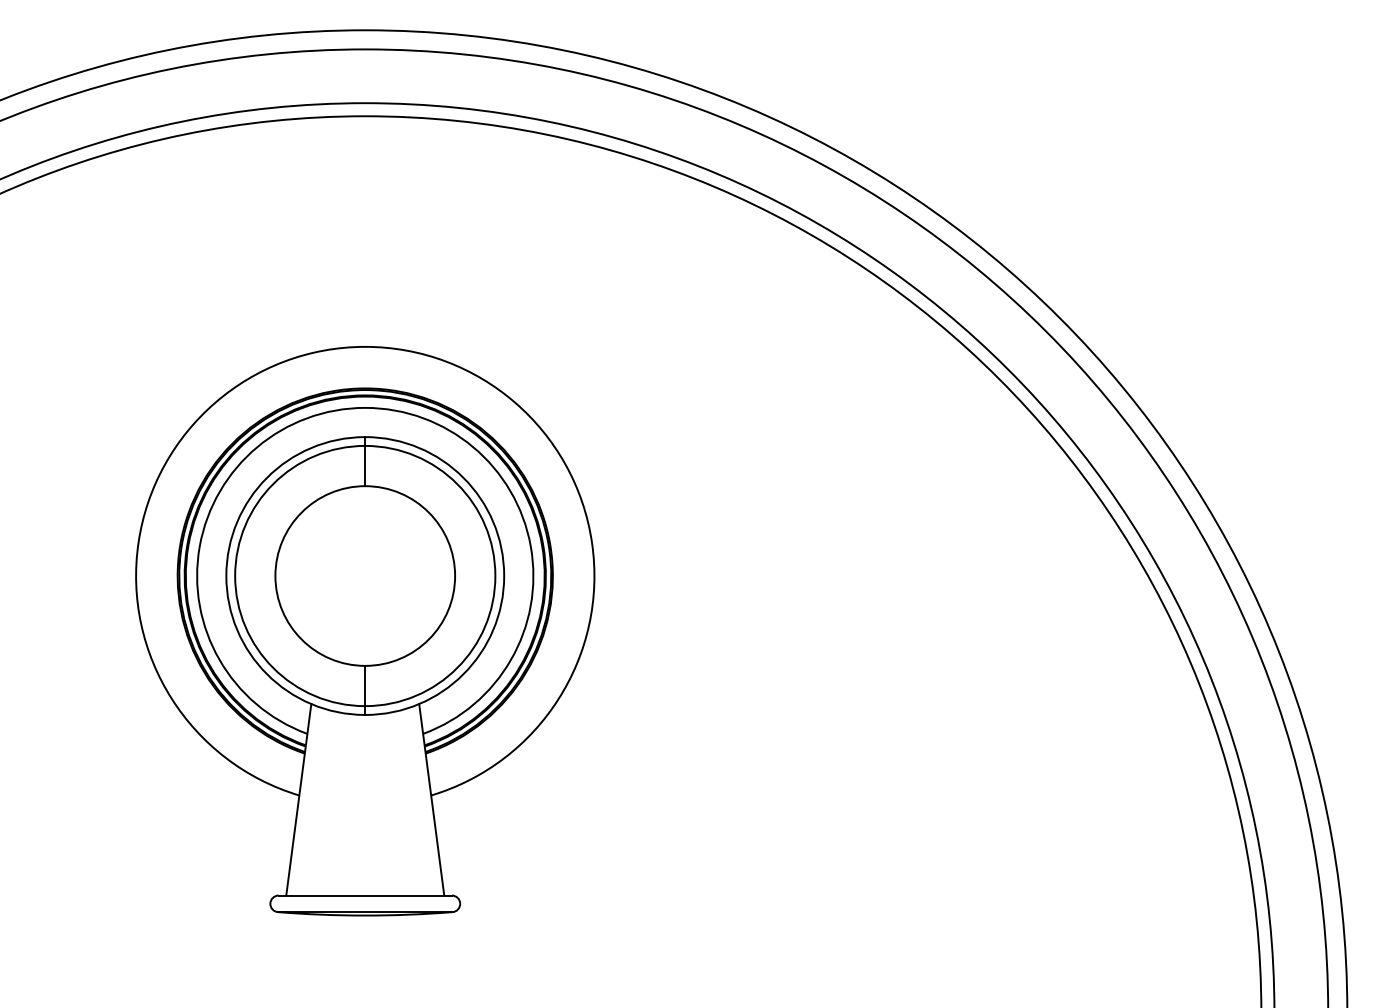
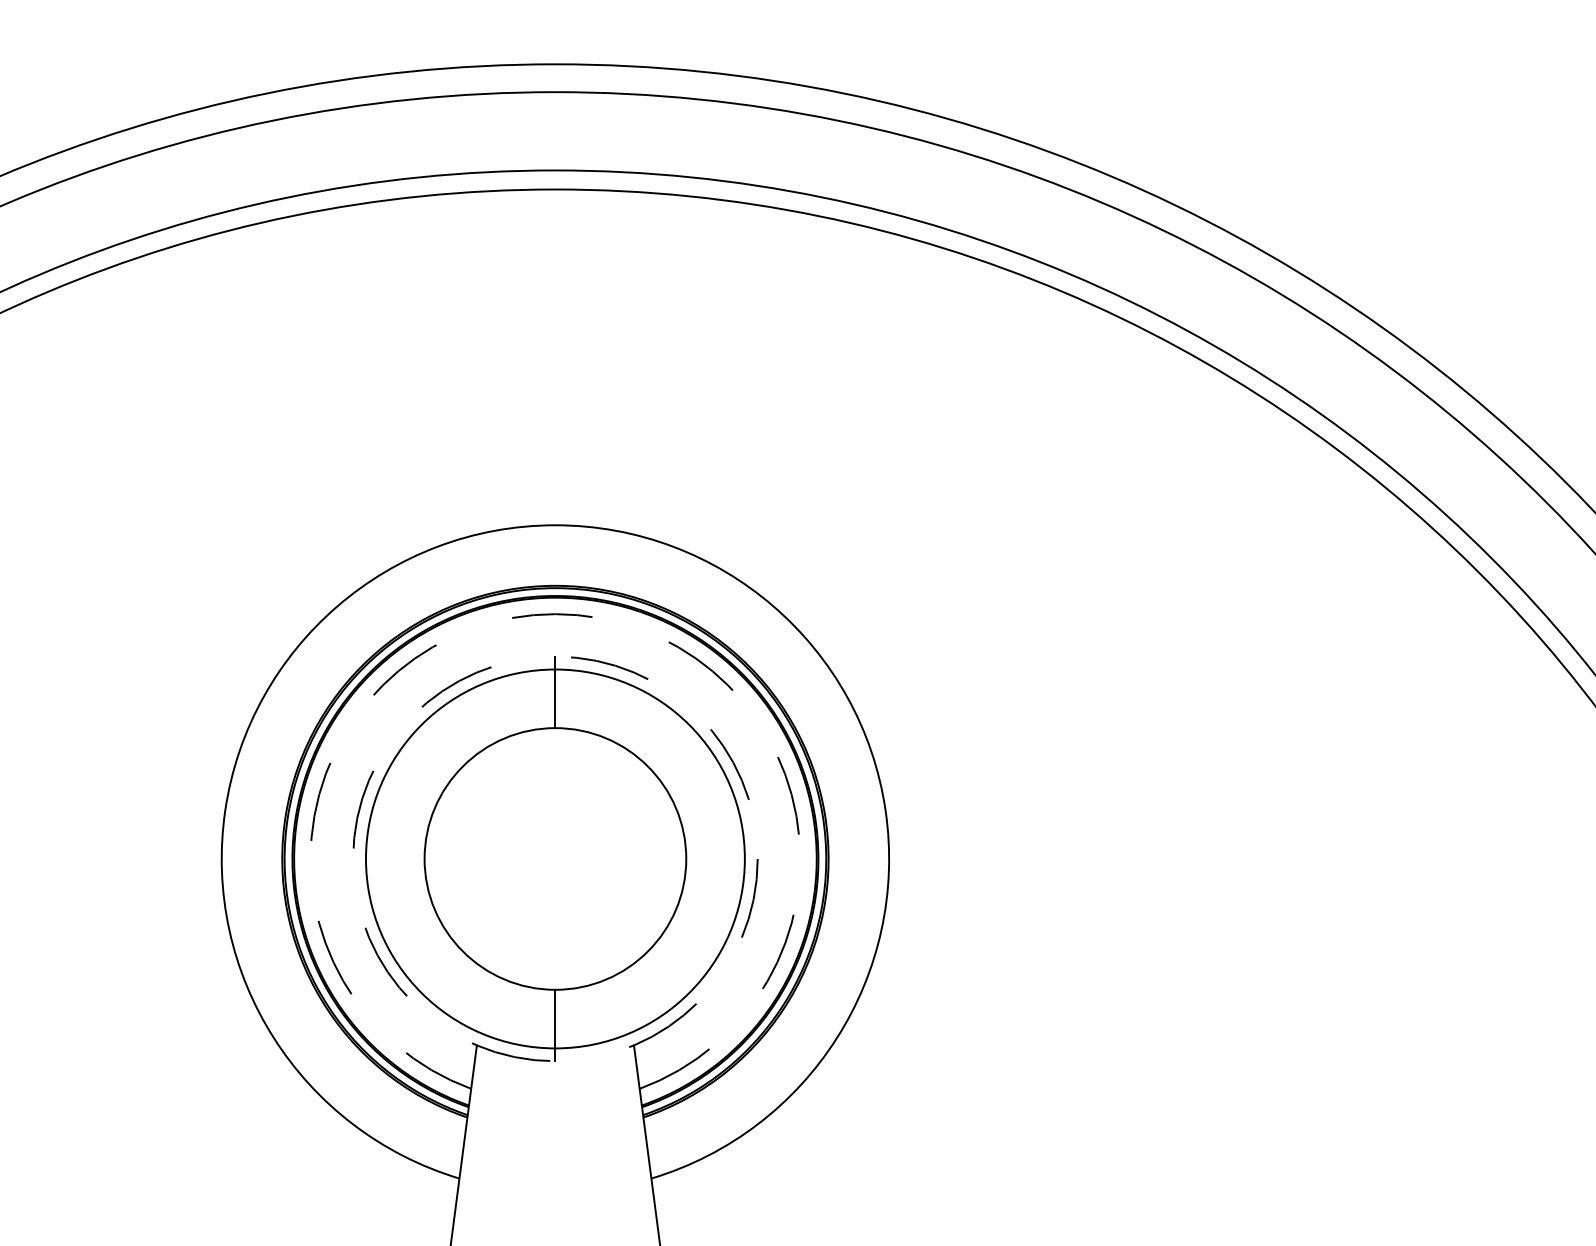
arc: (365, 407) -> (555, 613), solid -> dashed
circle: (365, 575) -> (555, 858), solid -> dashed

